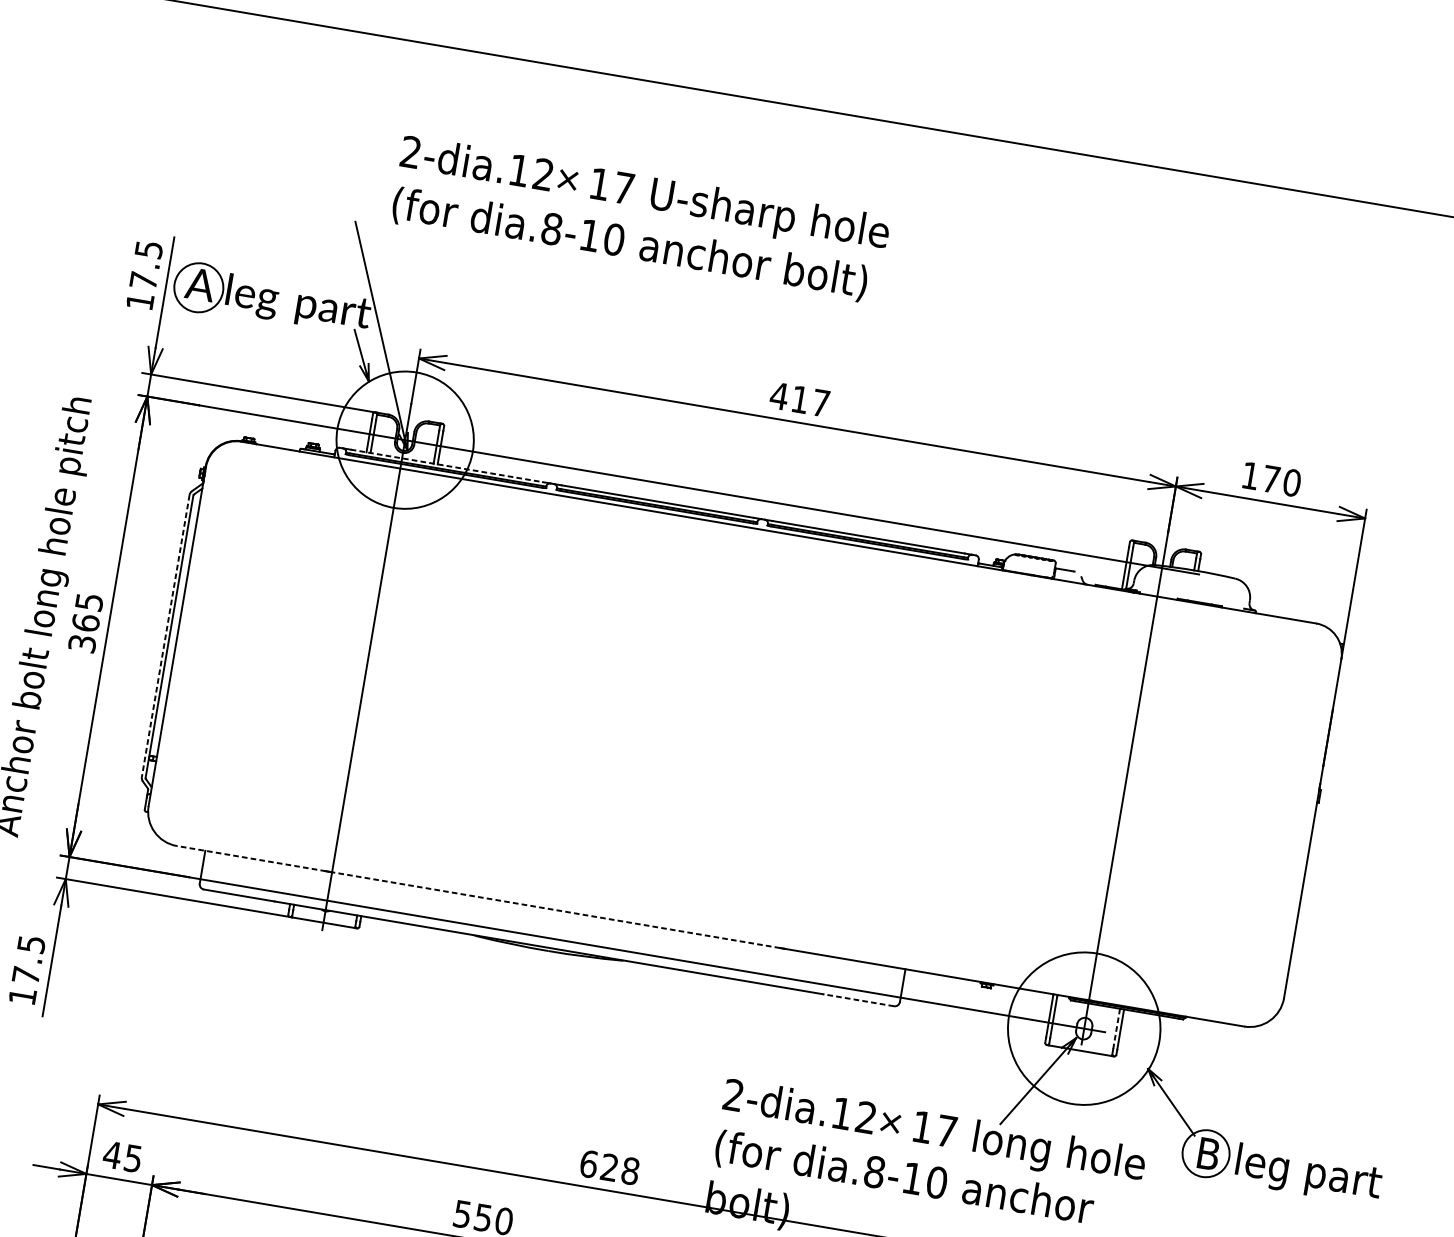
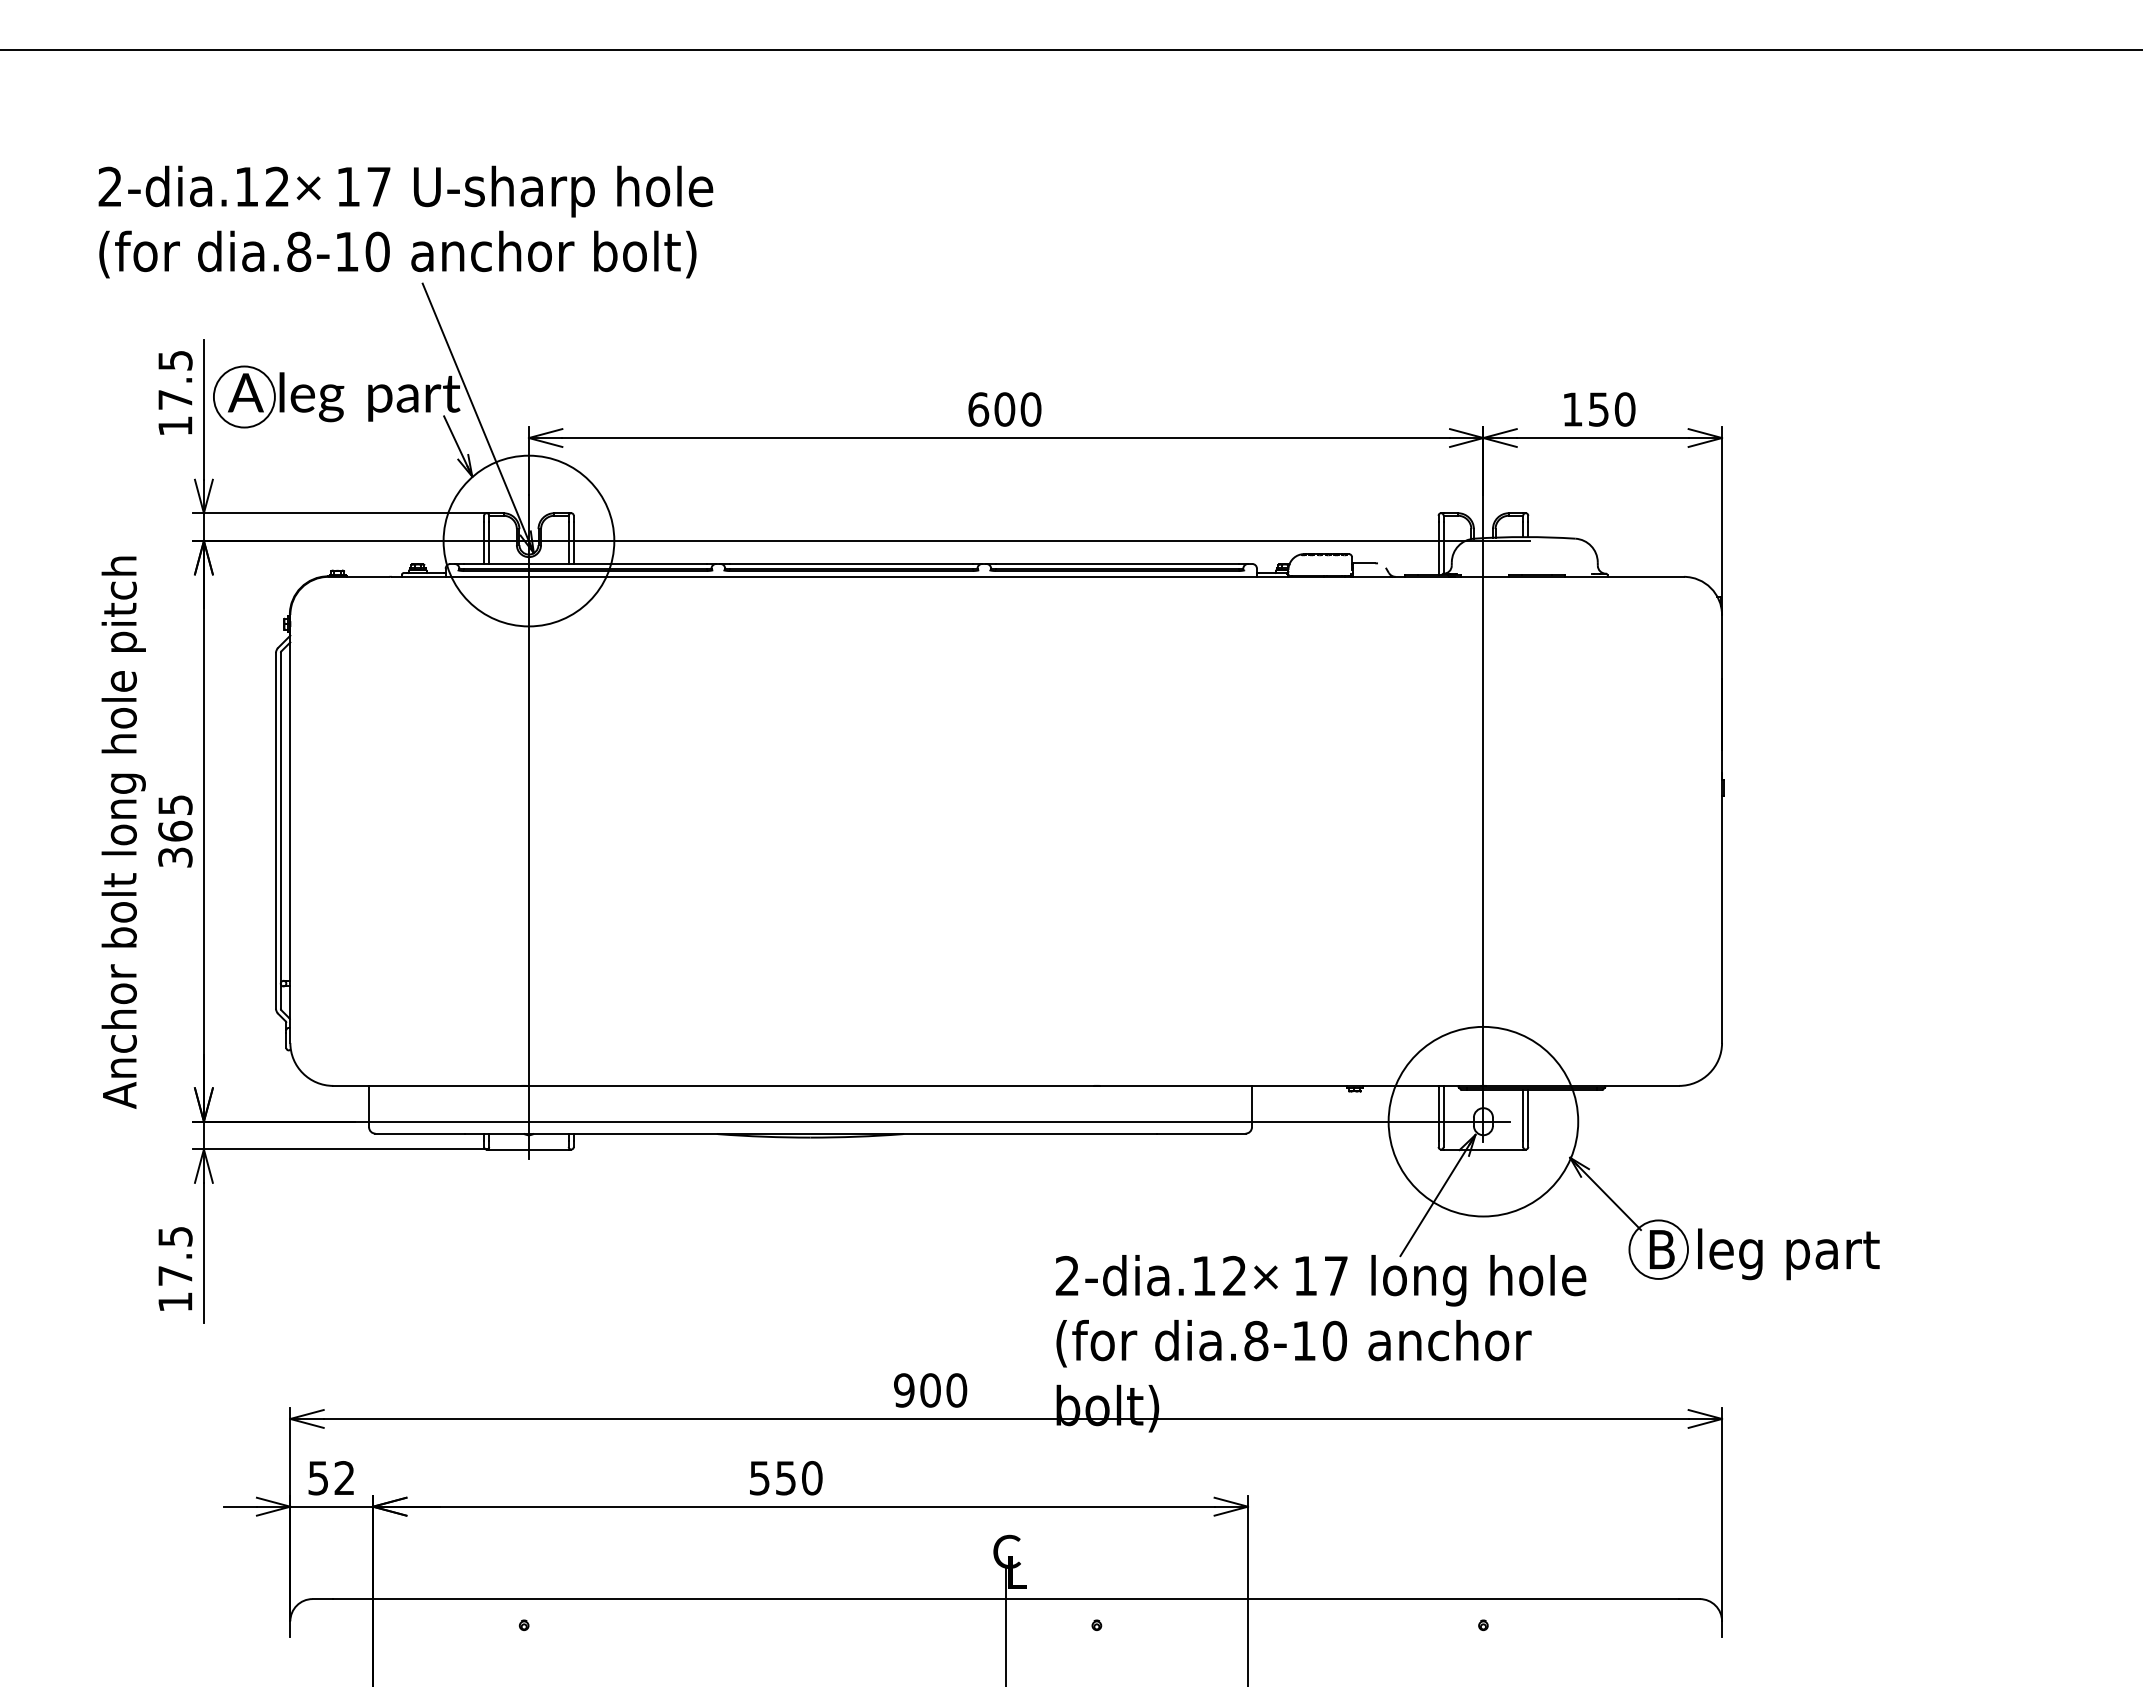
text: (640, 219) -> (405, 221), moved
text: (799, 399) -> (1004, 409), 417 -> 600
line: (447, 465) -> (585, 563), dashed -> solid
text: (1271, 479) -> (1598, 409), 170 -> 150
line: (166, 635) -> (276, 830), dashed -> solid
line: (251, 858) -> (427, 1085), dashed -> solid
line: (555, 909) -> (810, 1085), dashed -> solid
line: (859, 1000) -> (1201, 1133), dashed -> solid
line: (1116, 1029) -> (1523, 1115), dashed -> solid
text: (122, 1156) -> (330, 1478), 45 -> 52
text: (609, 1167) -> (930, 1390), 628 -> 900

